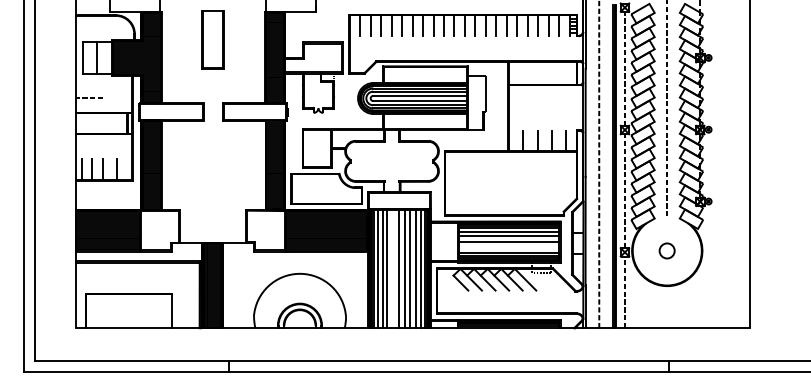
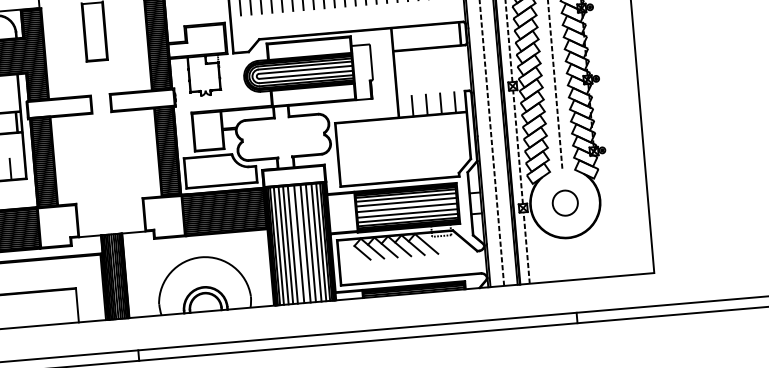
line: (508, 247) -> (406, 213), added
circle: (666, 250) -> (564, 202), size x1.67
line: (392, 269) -> (293, 245), added

